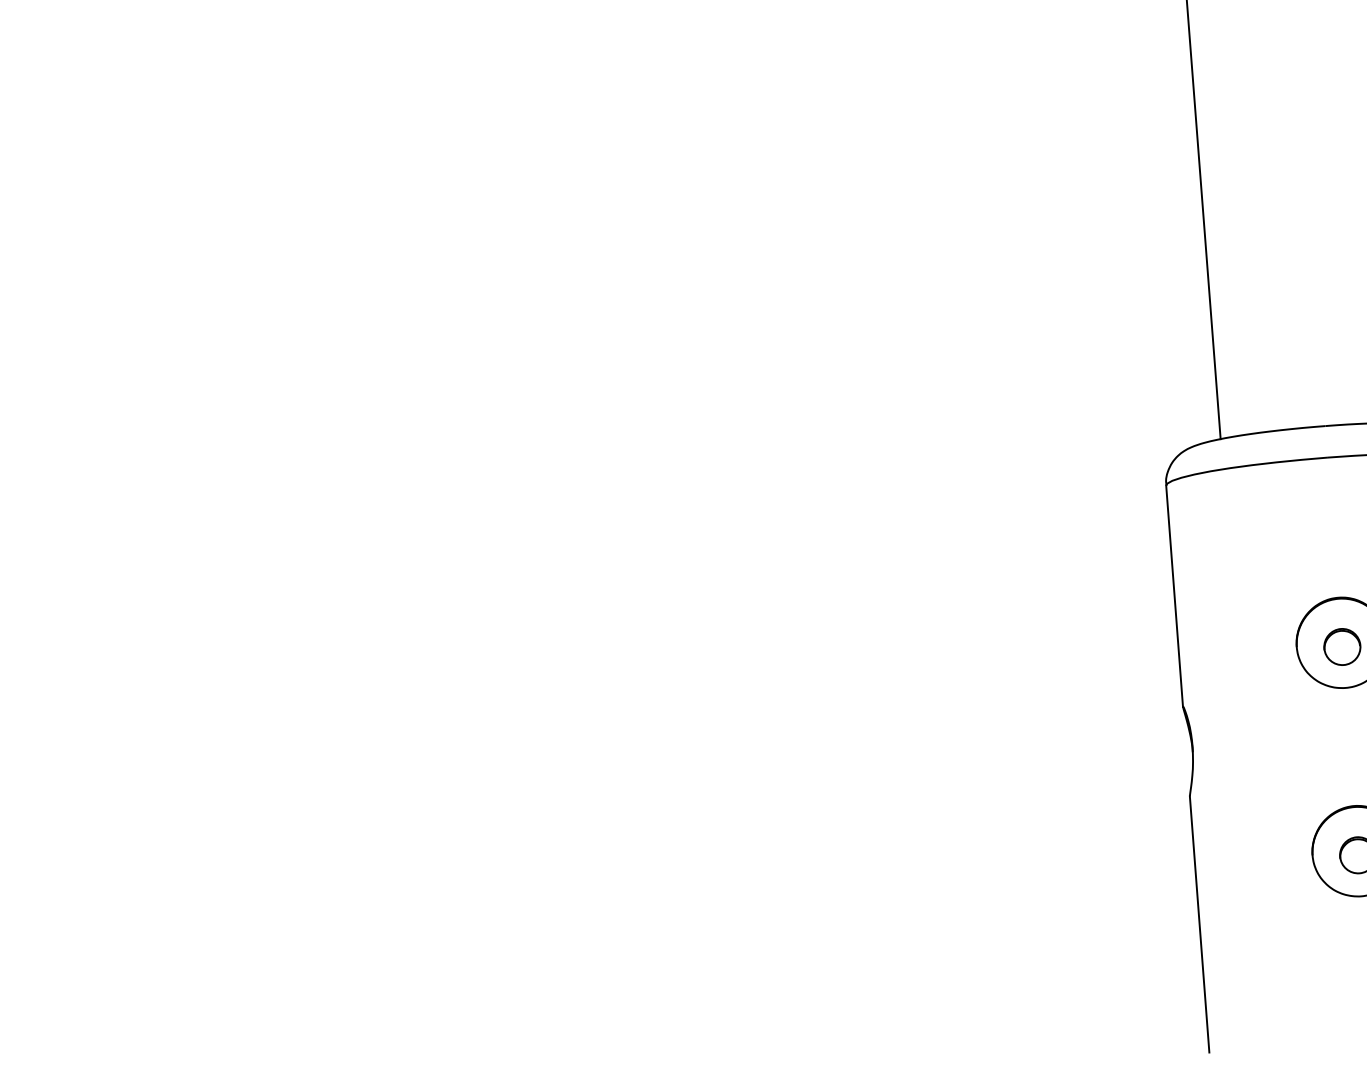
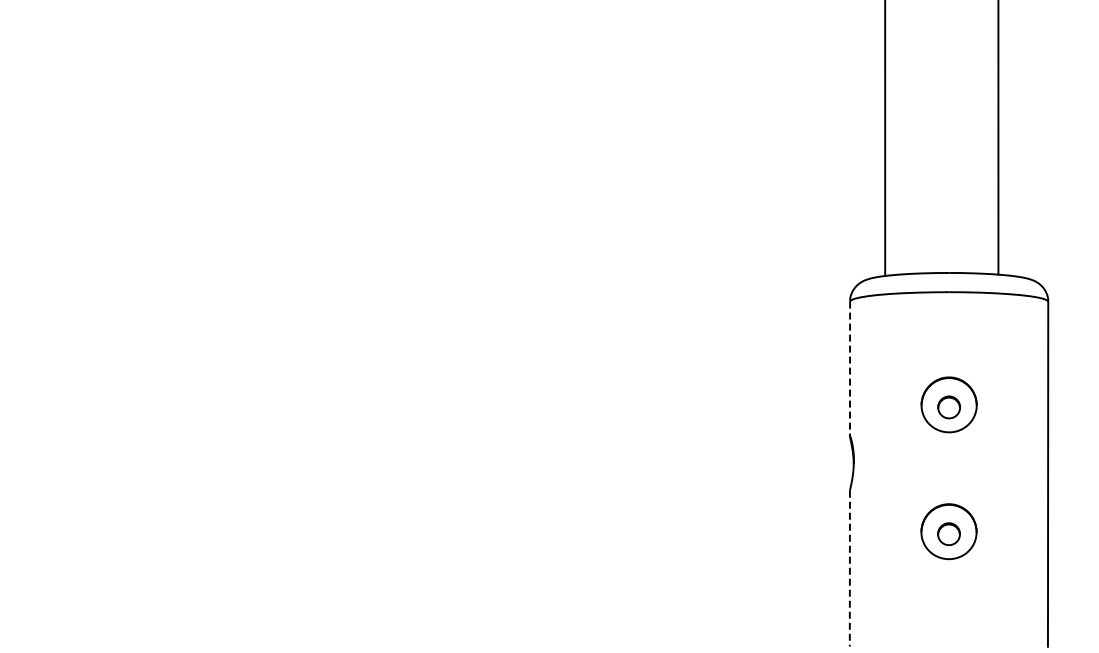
line: (1175, 597) -> (850, 369), solid -> dashed
line: (1198, 924) -> (849, 568), solid -> dashed

